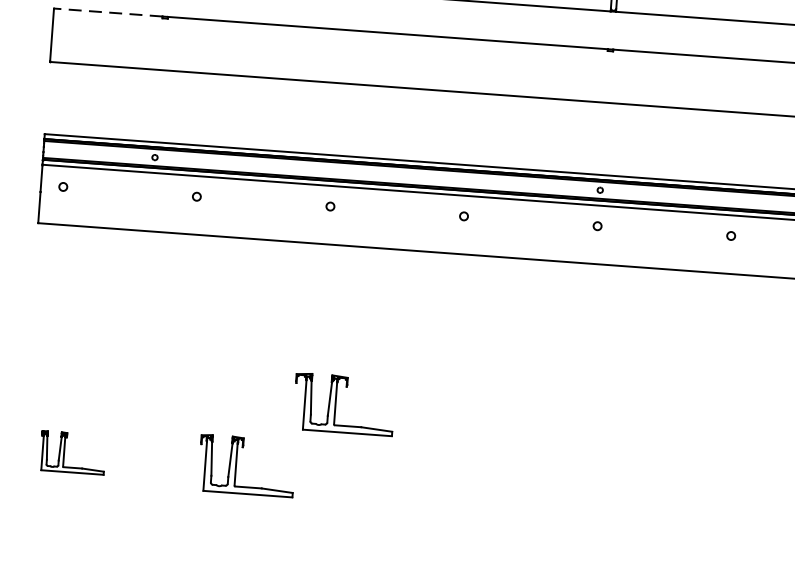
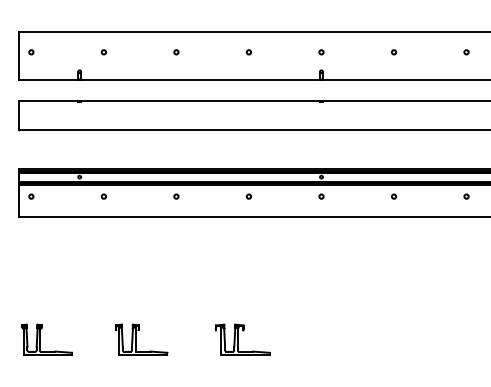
line: (107, 12) -> (48, 100), dashed -> solid
part: (343, 403) -> (242, 339), moved
part: (71, 452) -> (46, 339), size x1.43

